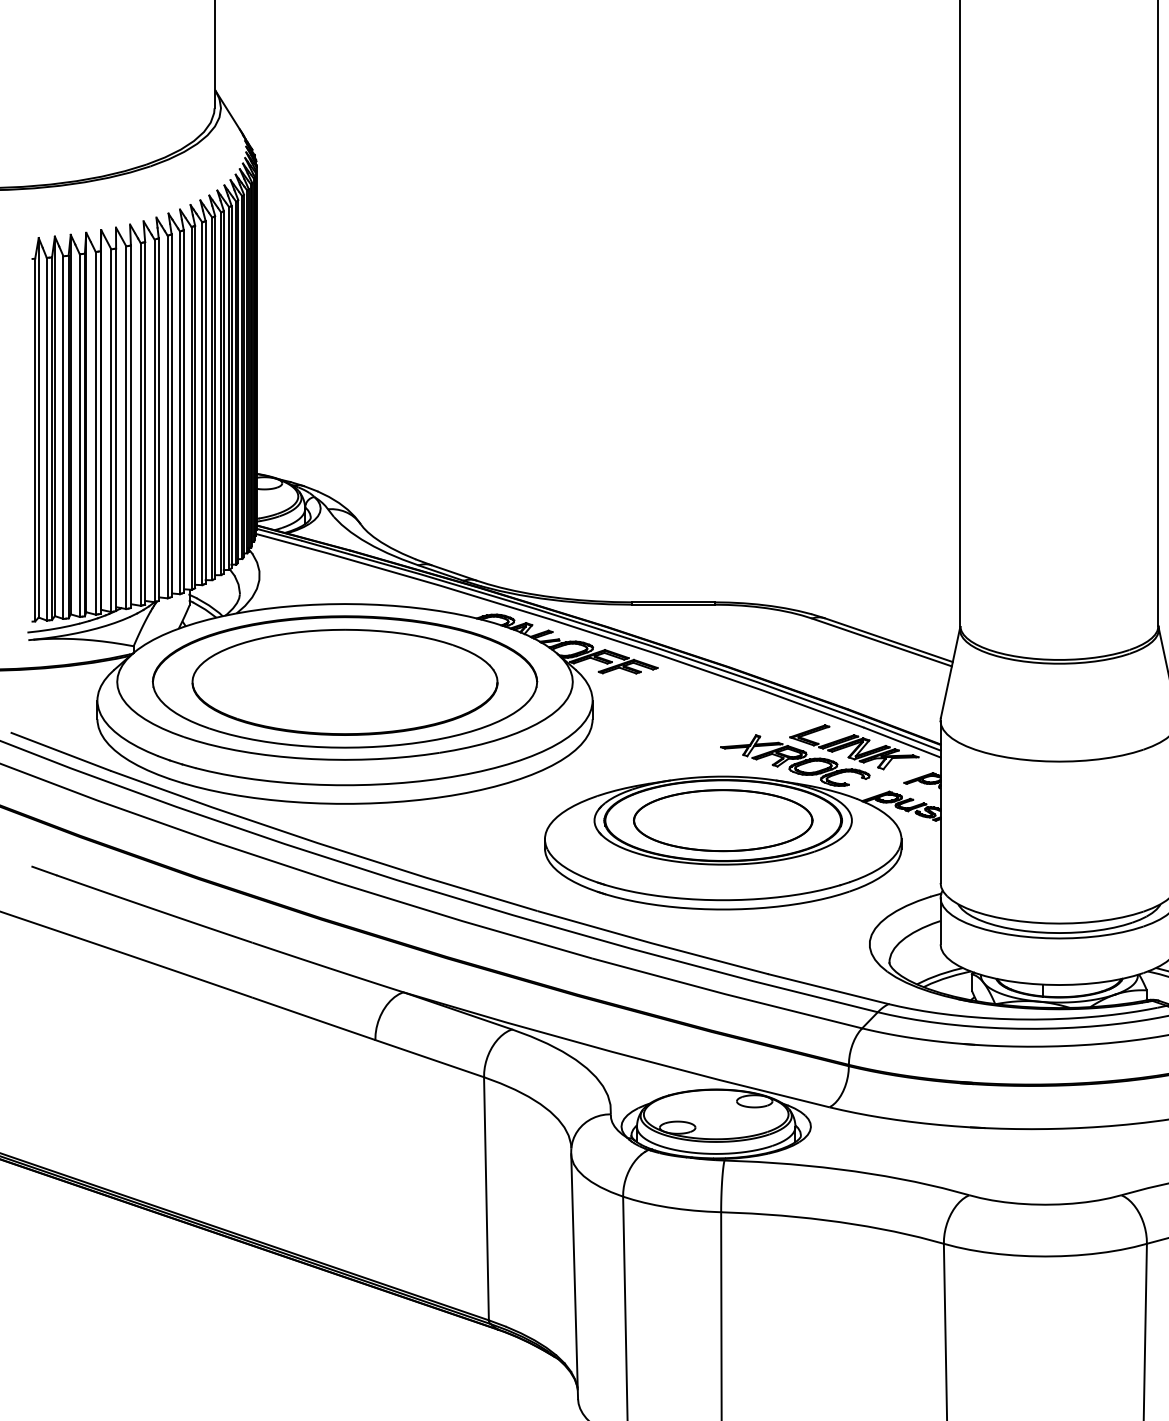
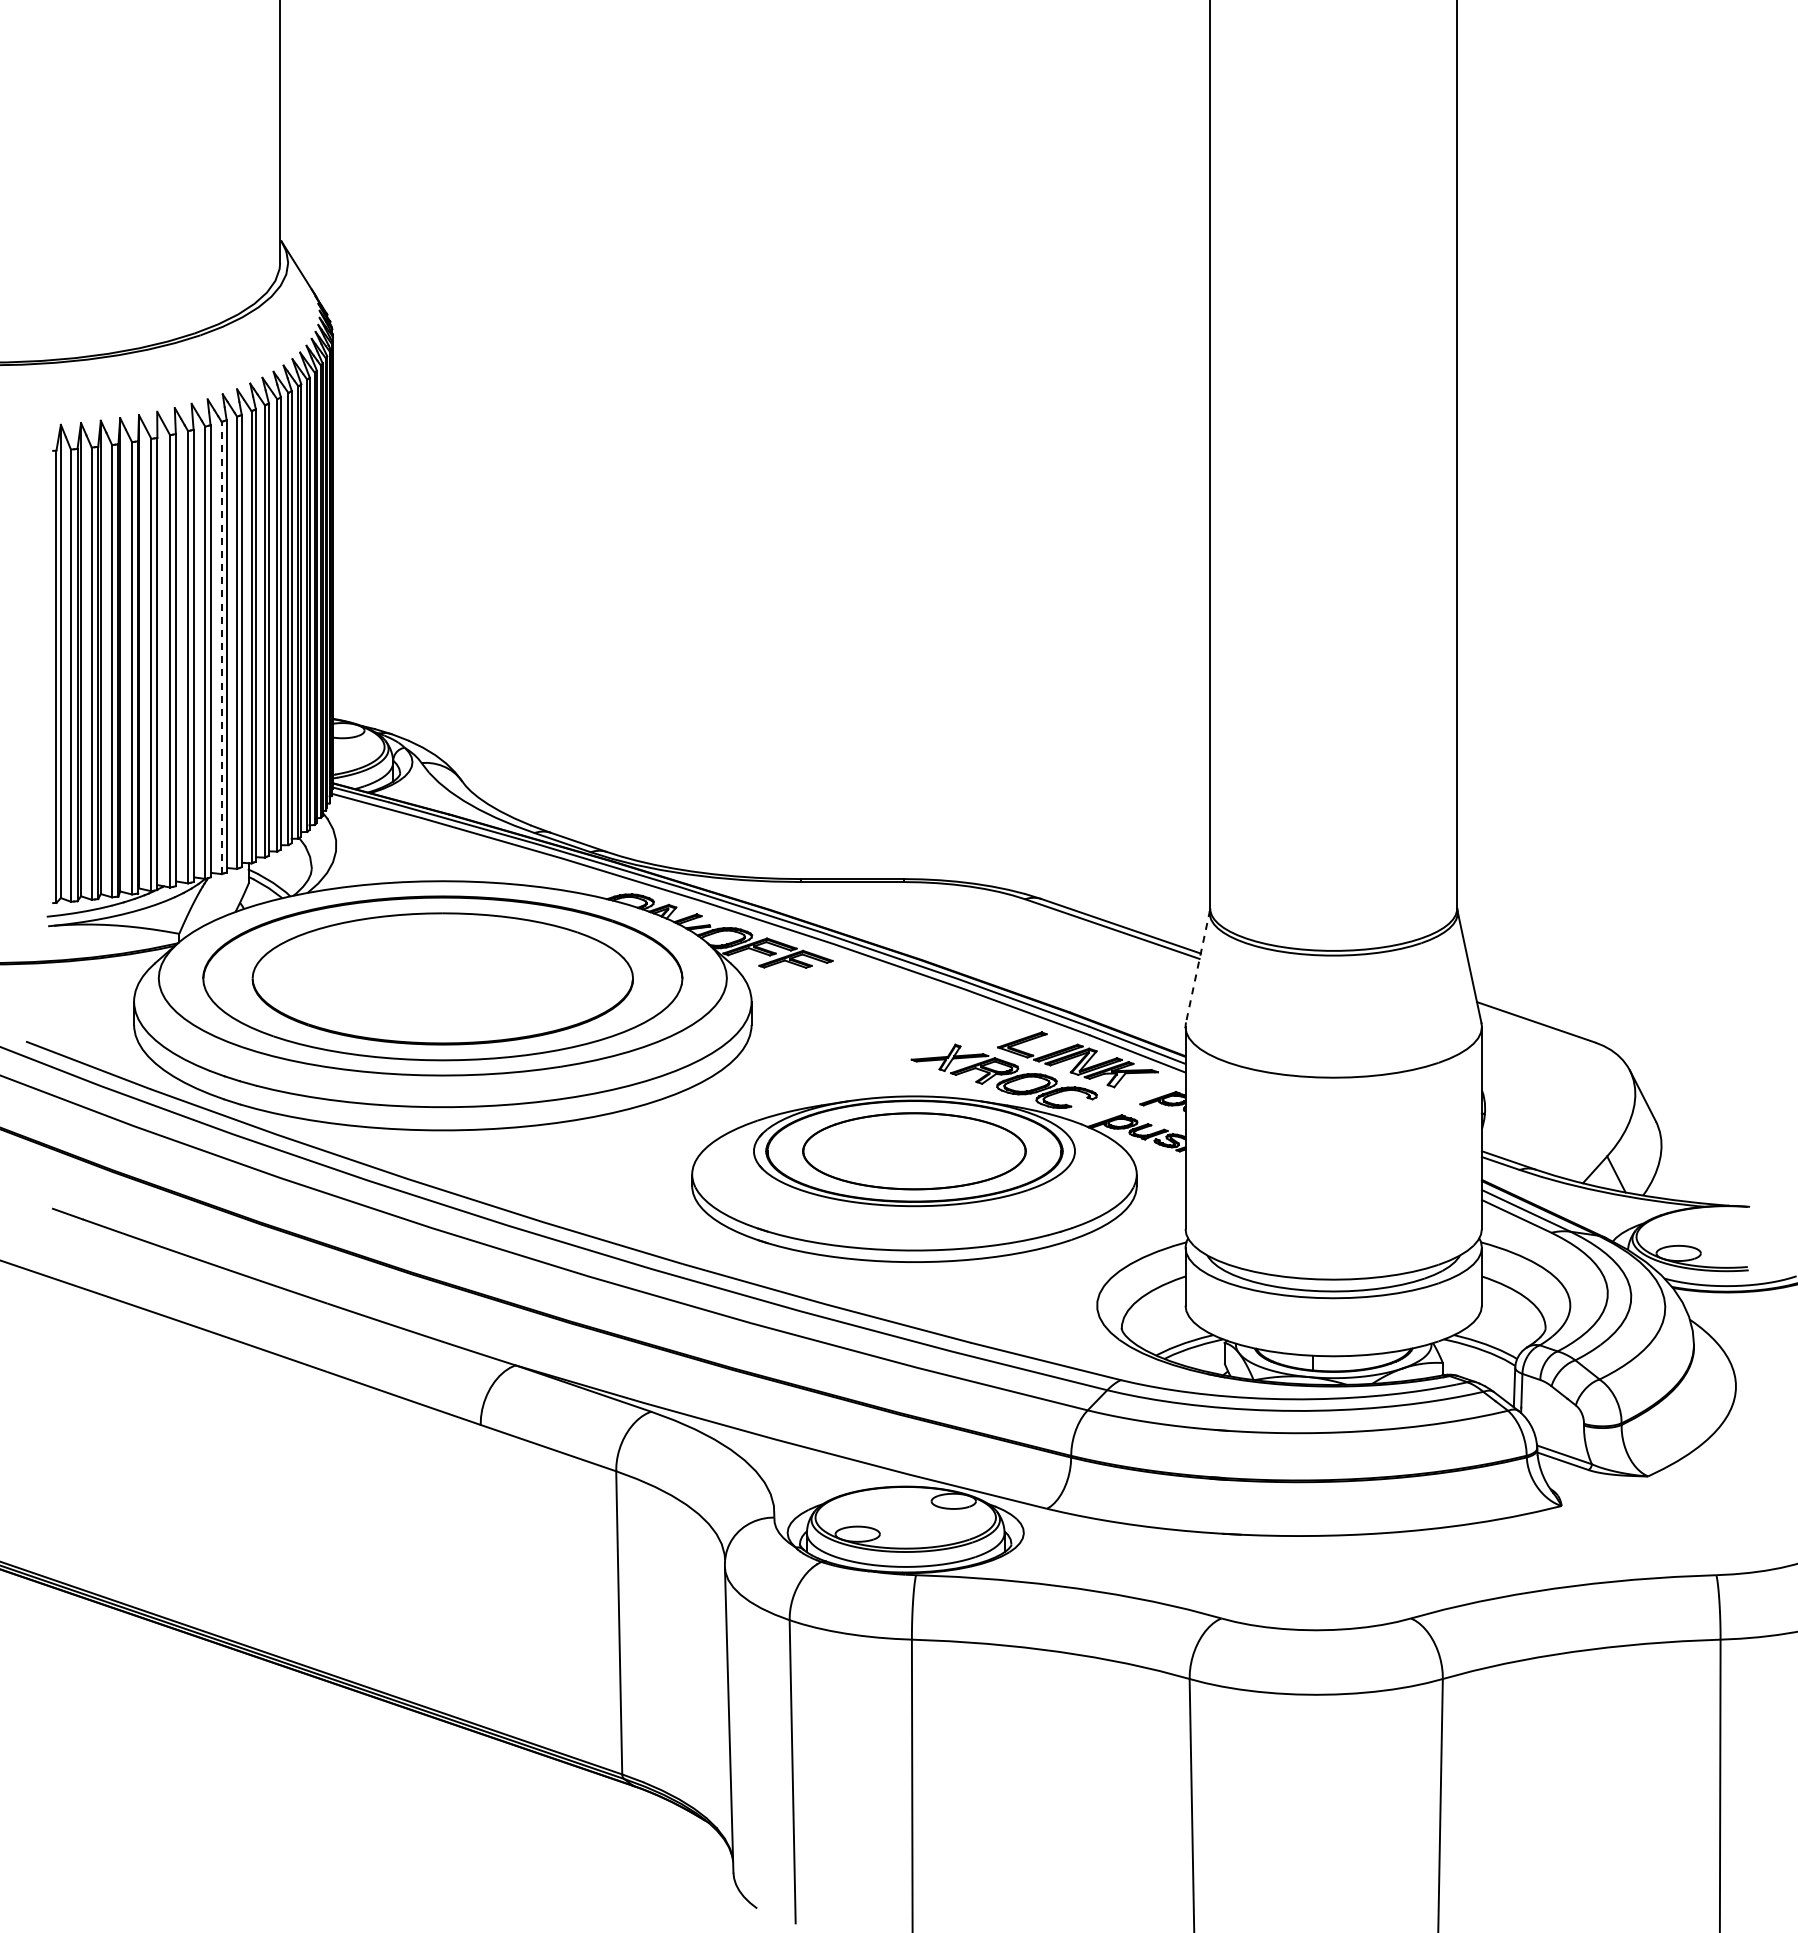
line: (167, 416) -> (221, 647), solid -> dashed
line: (950, 672) -> (1197, 966), solid -> dashed

